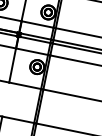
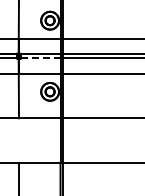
line: (35, 39) -> (40, 58), solid -> dashed

